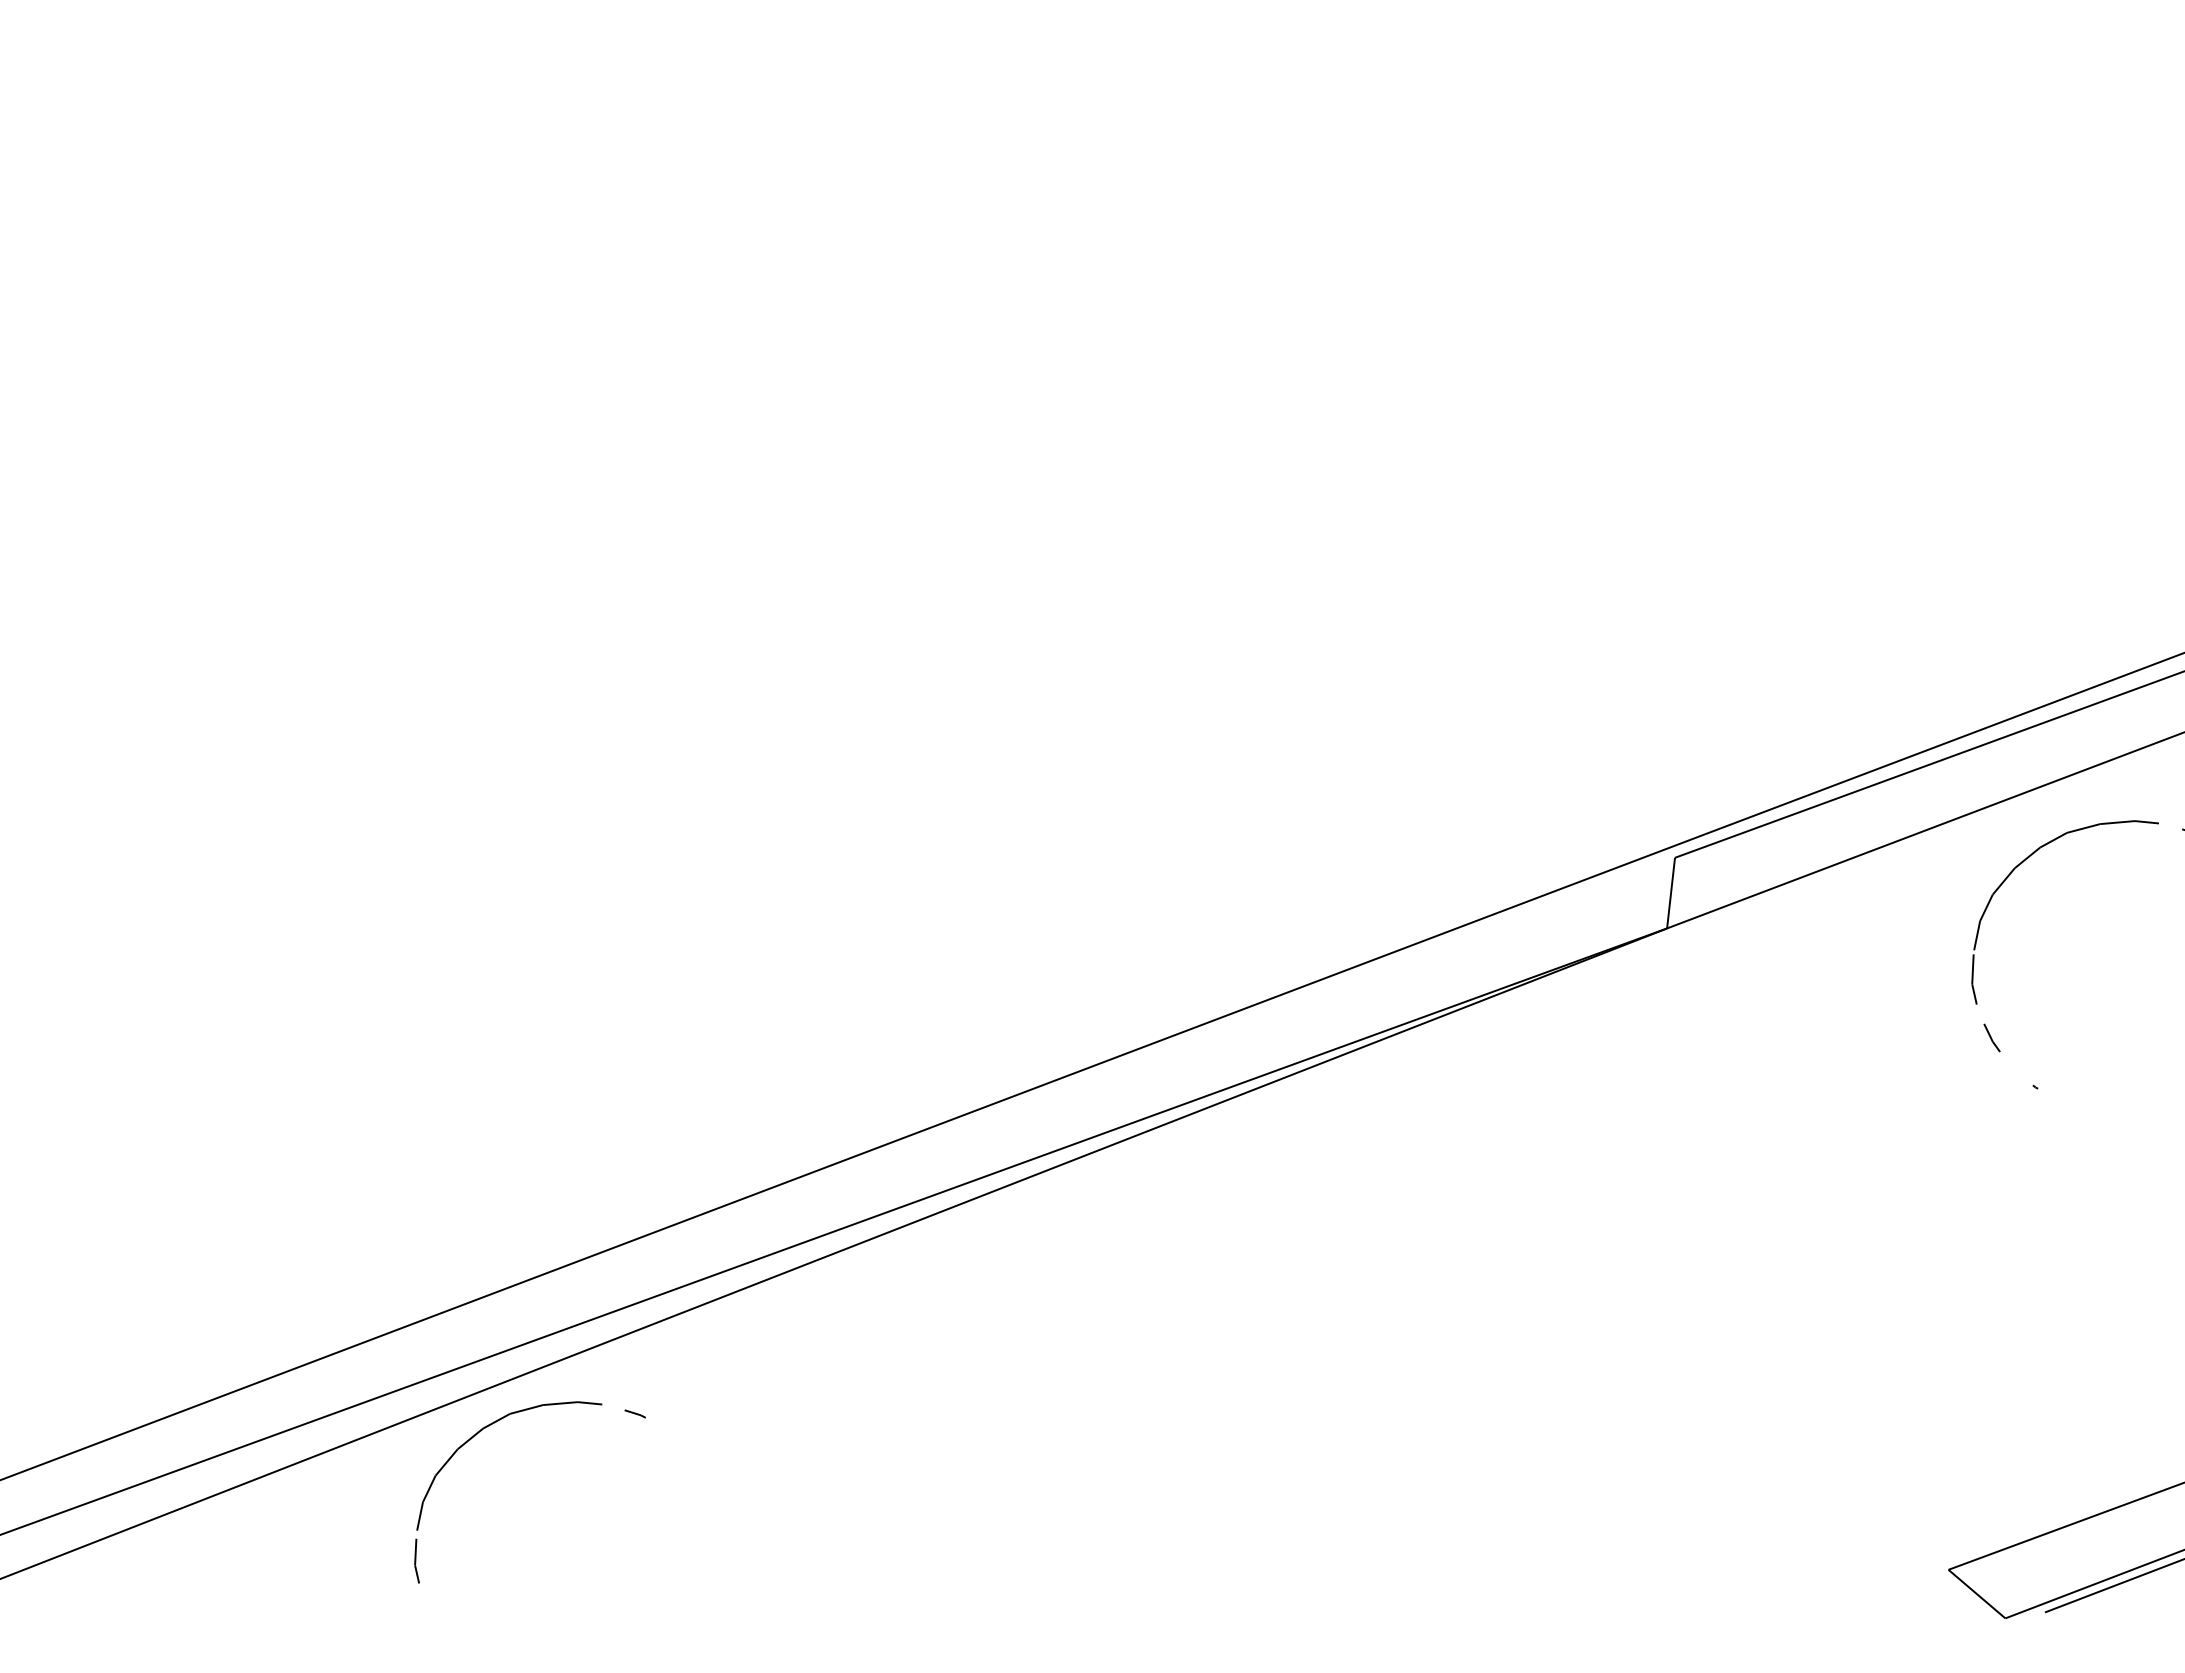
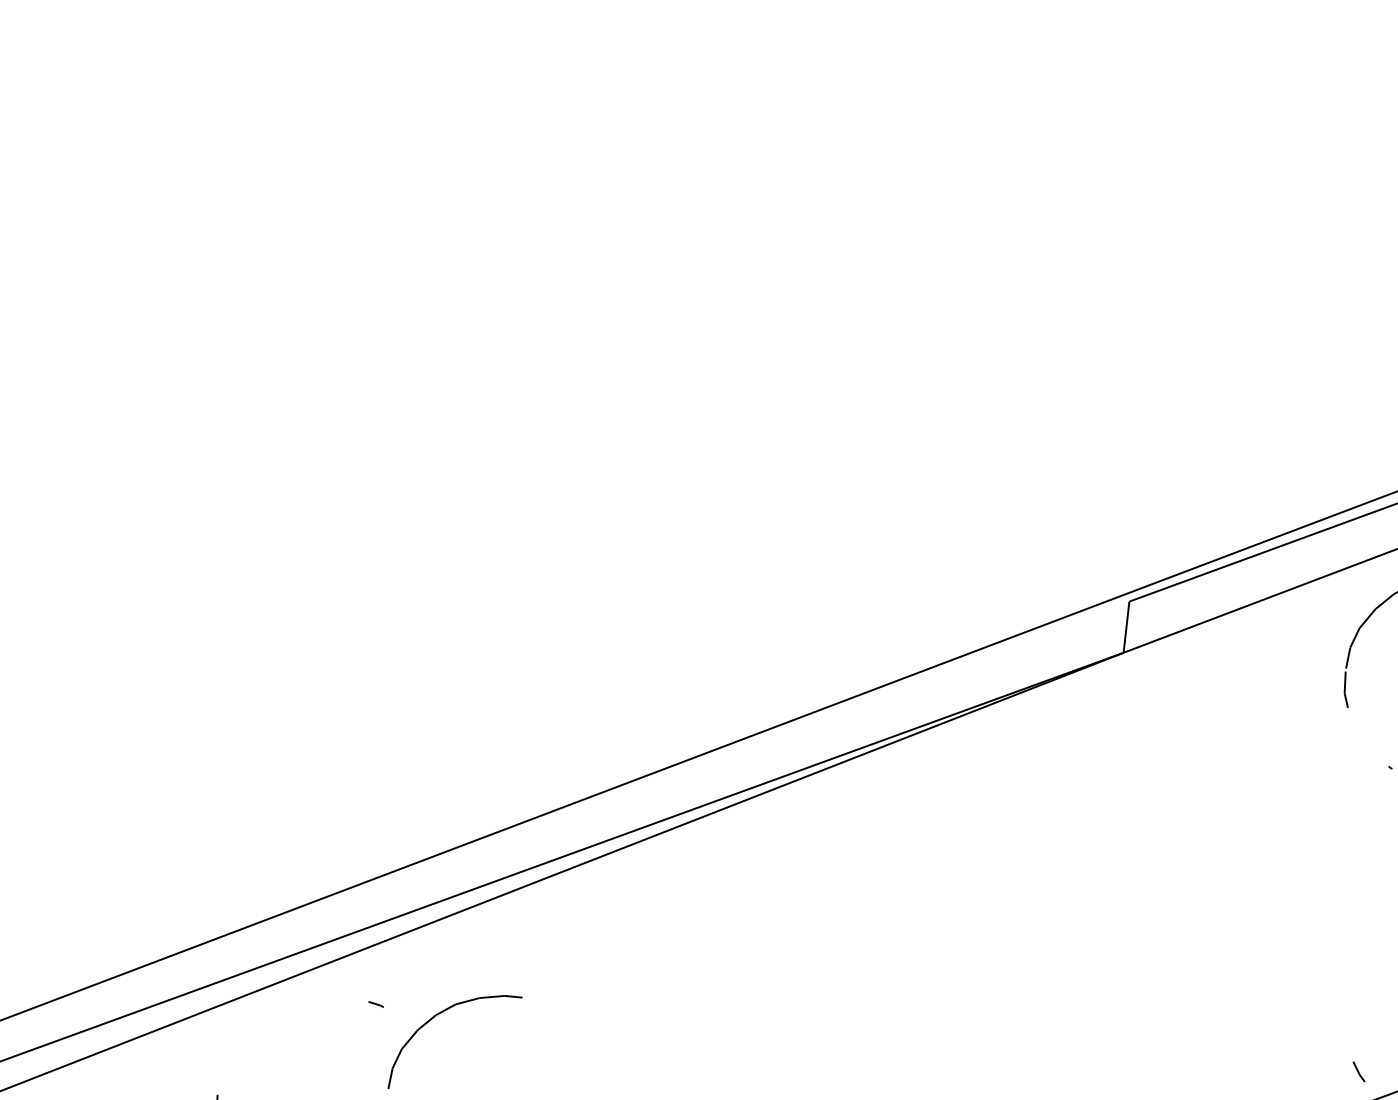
part: (1991, 1037) -> (1358, 1071), moved
part: (489, 1426) -> (440, 1013), moved

